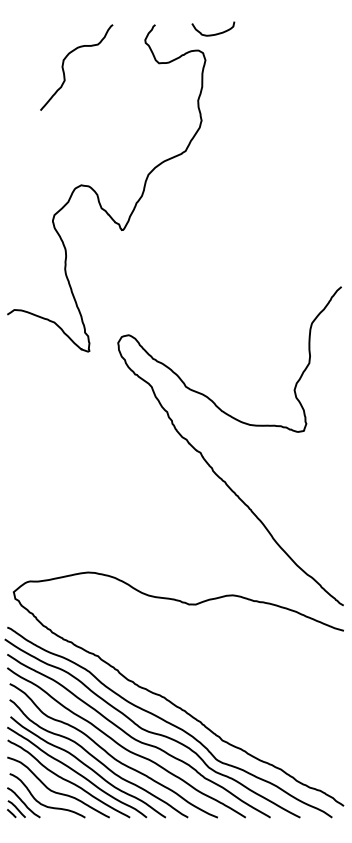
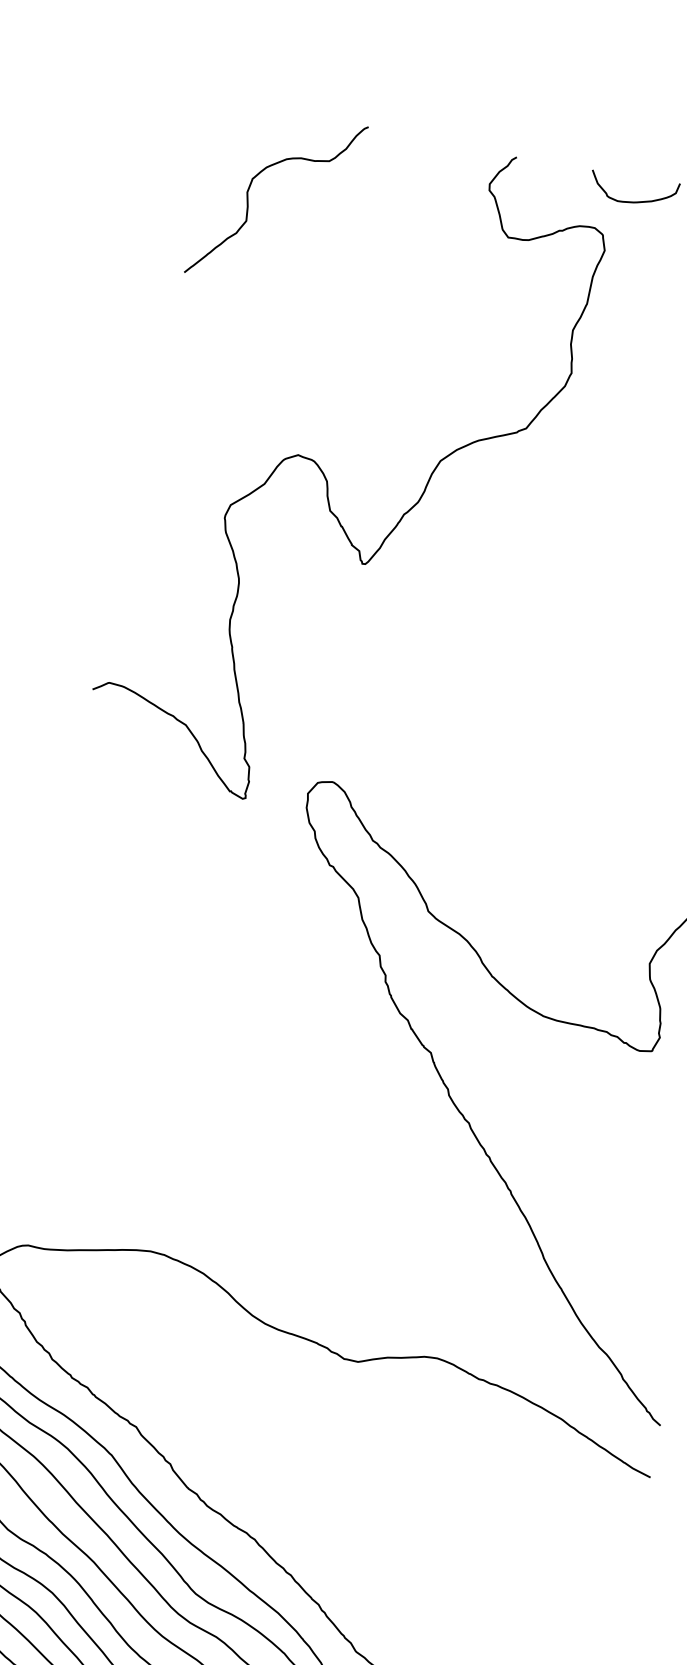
curve: (64, 70) -> (250, 200), moved

